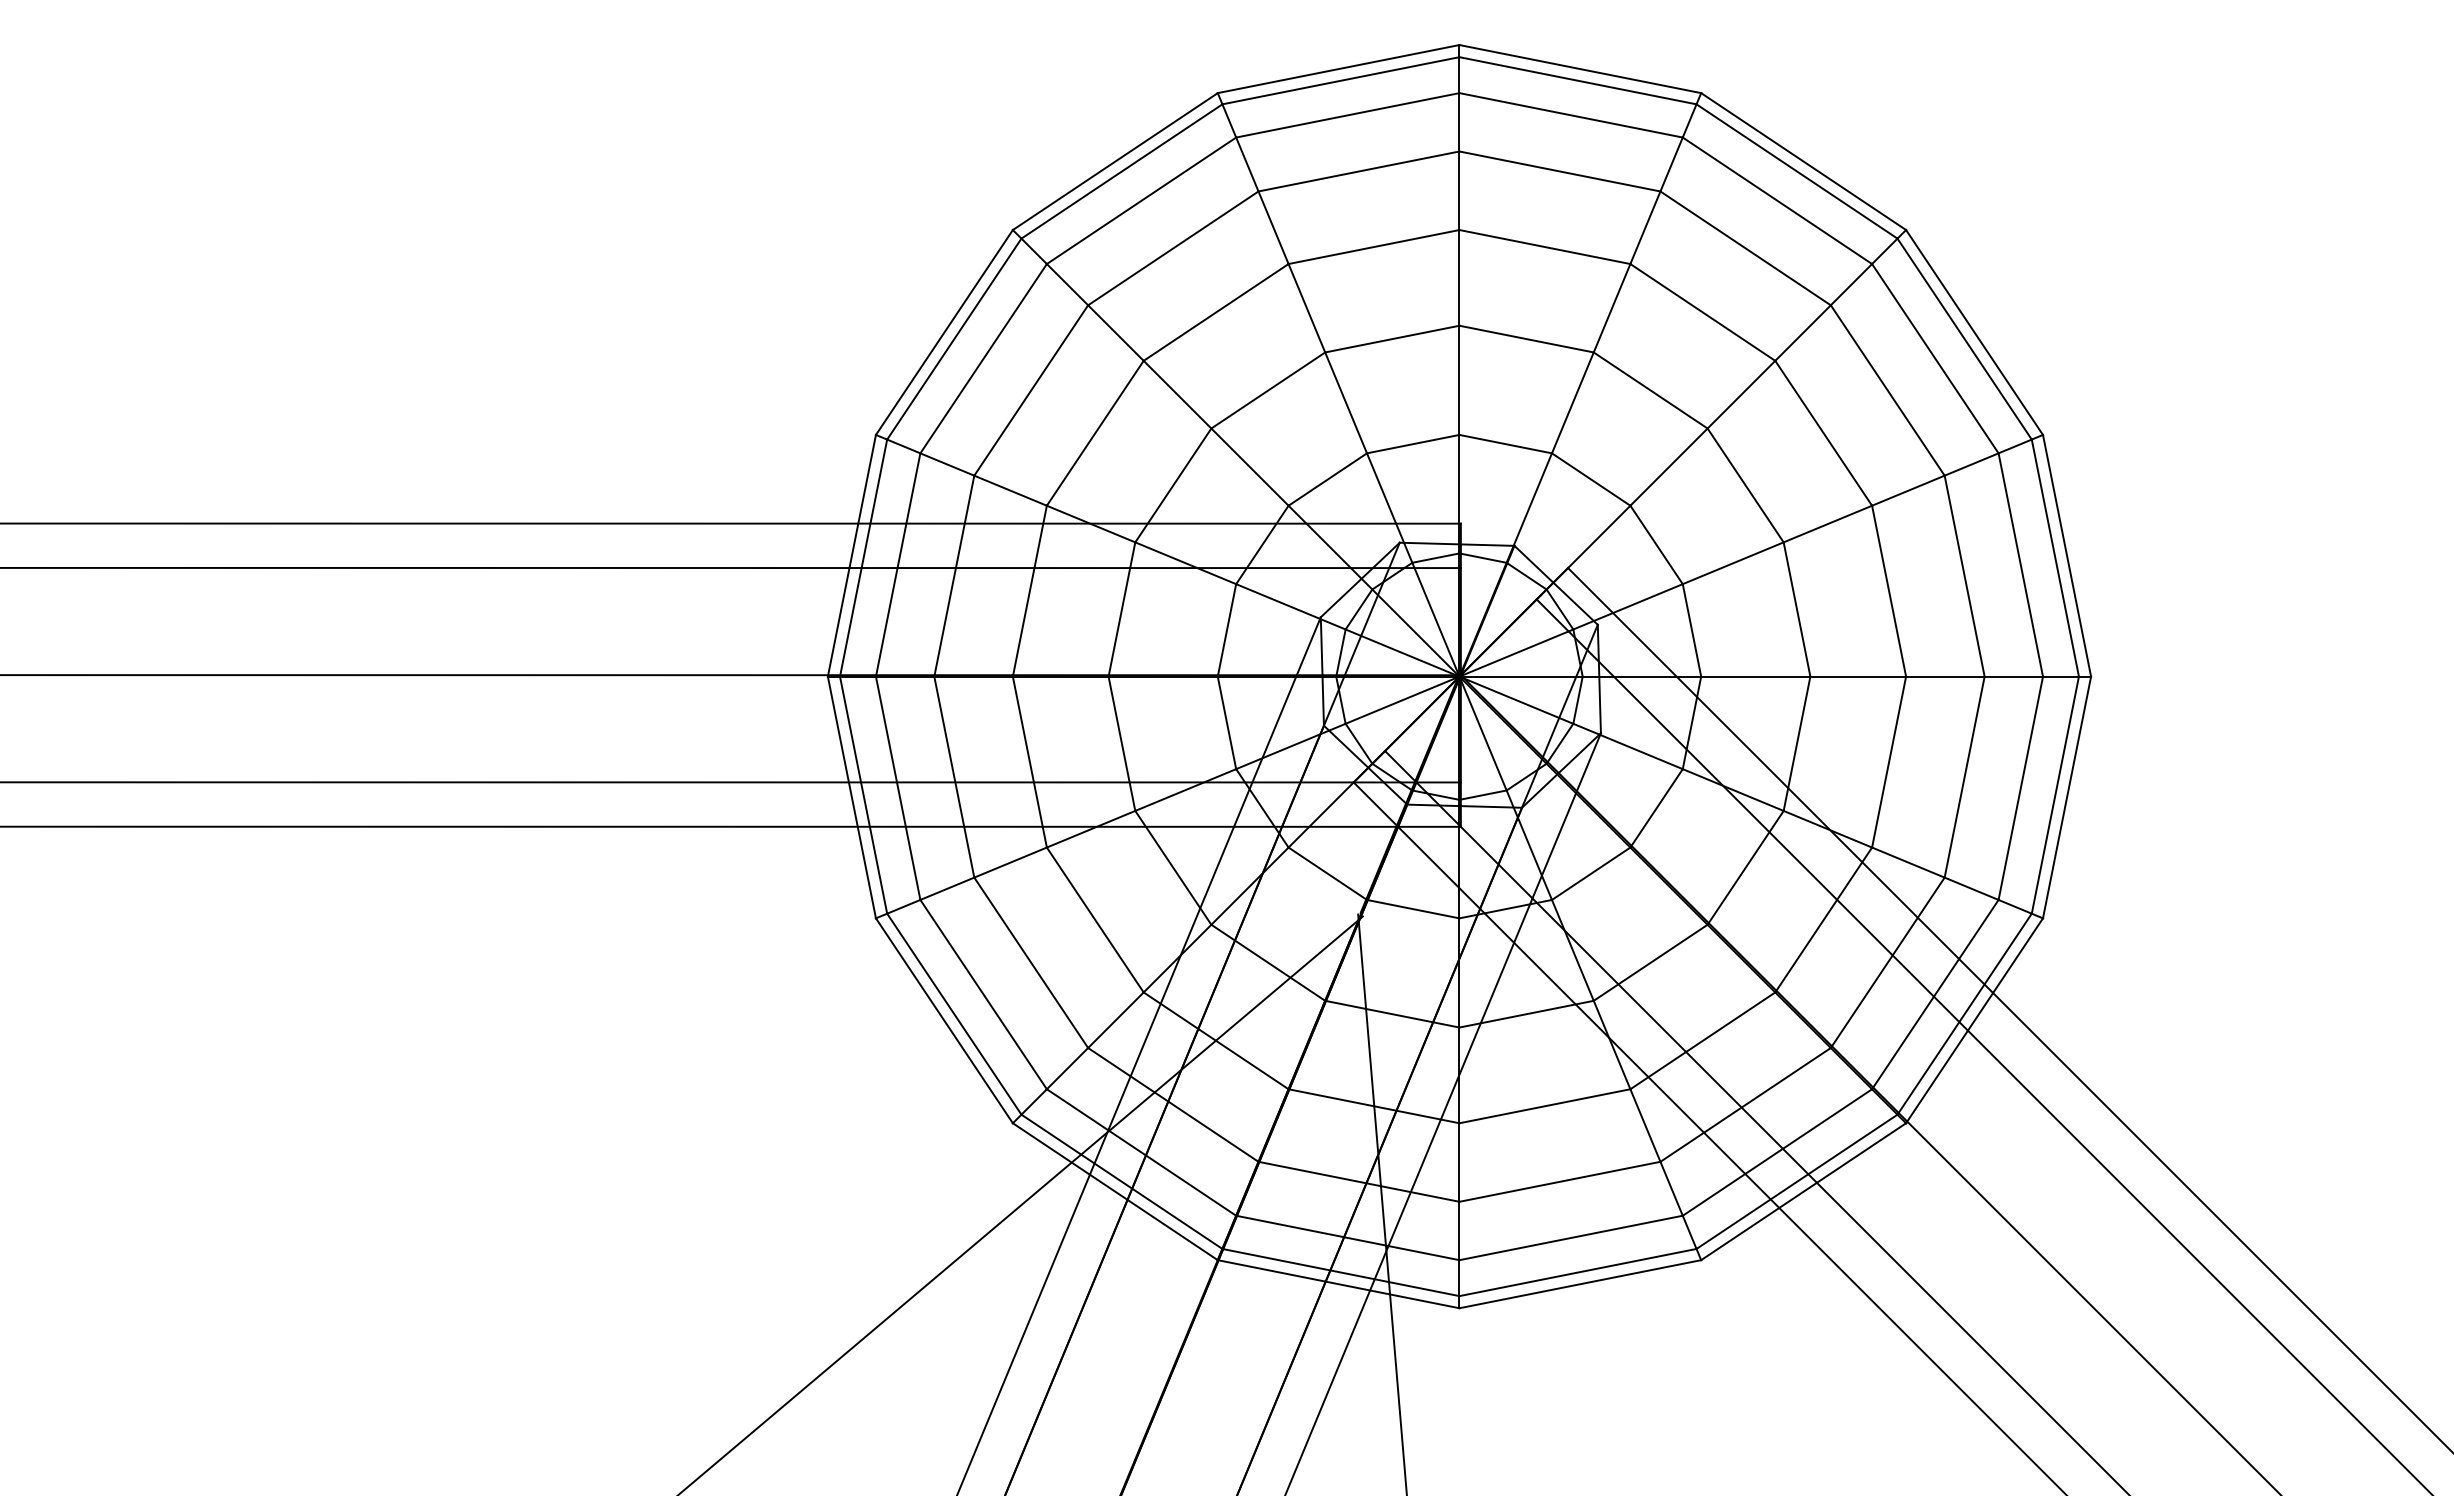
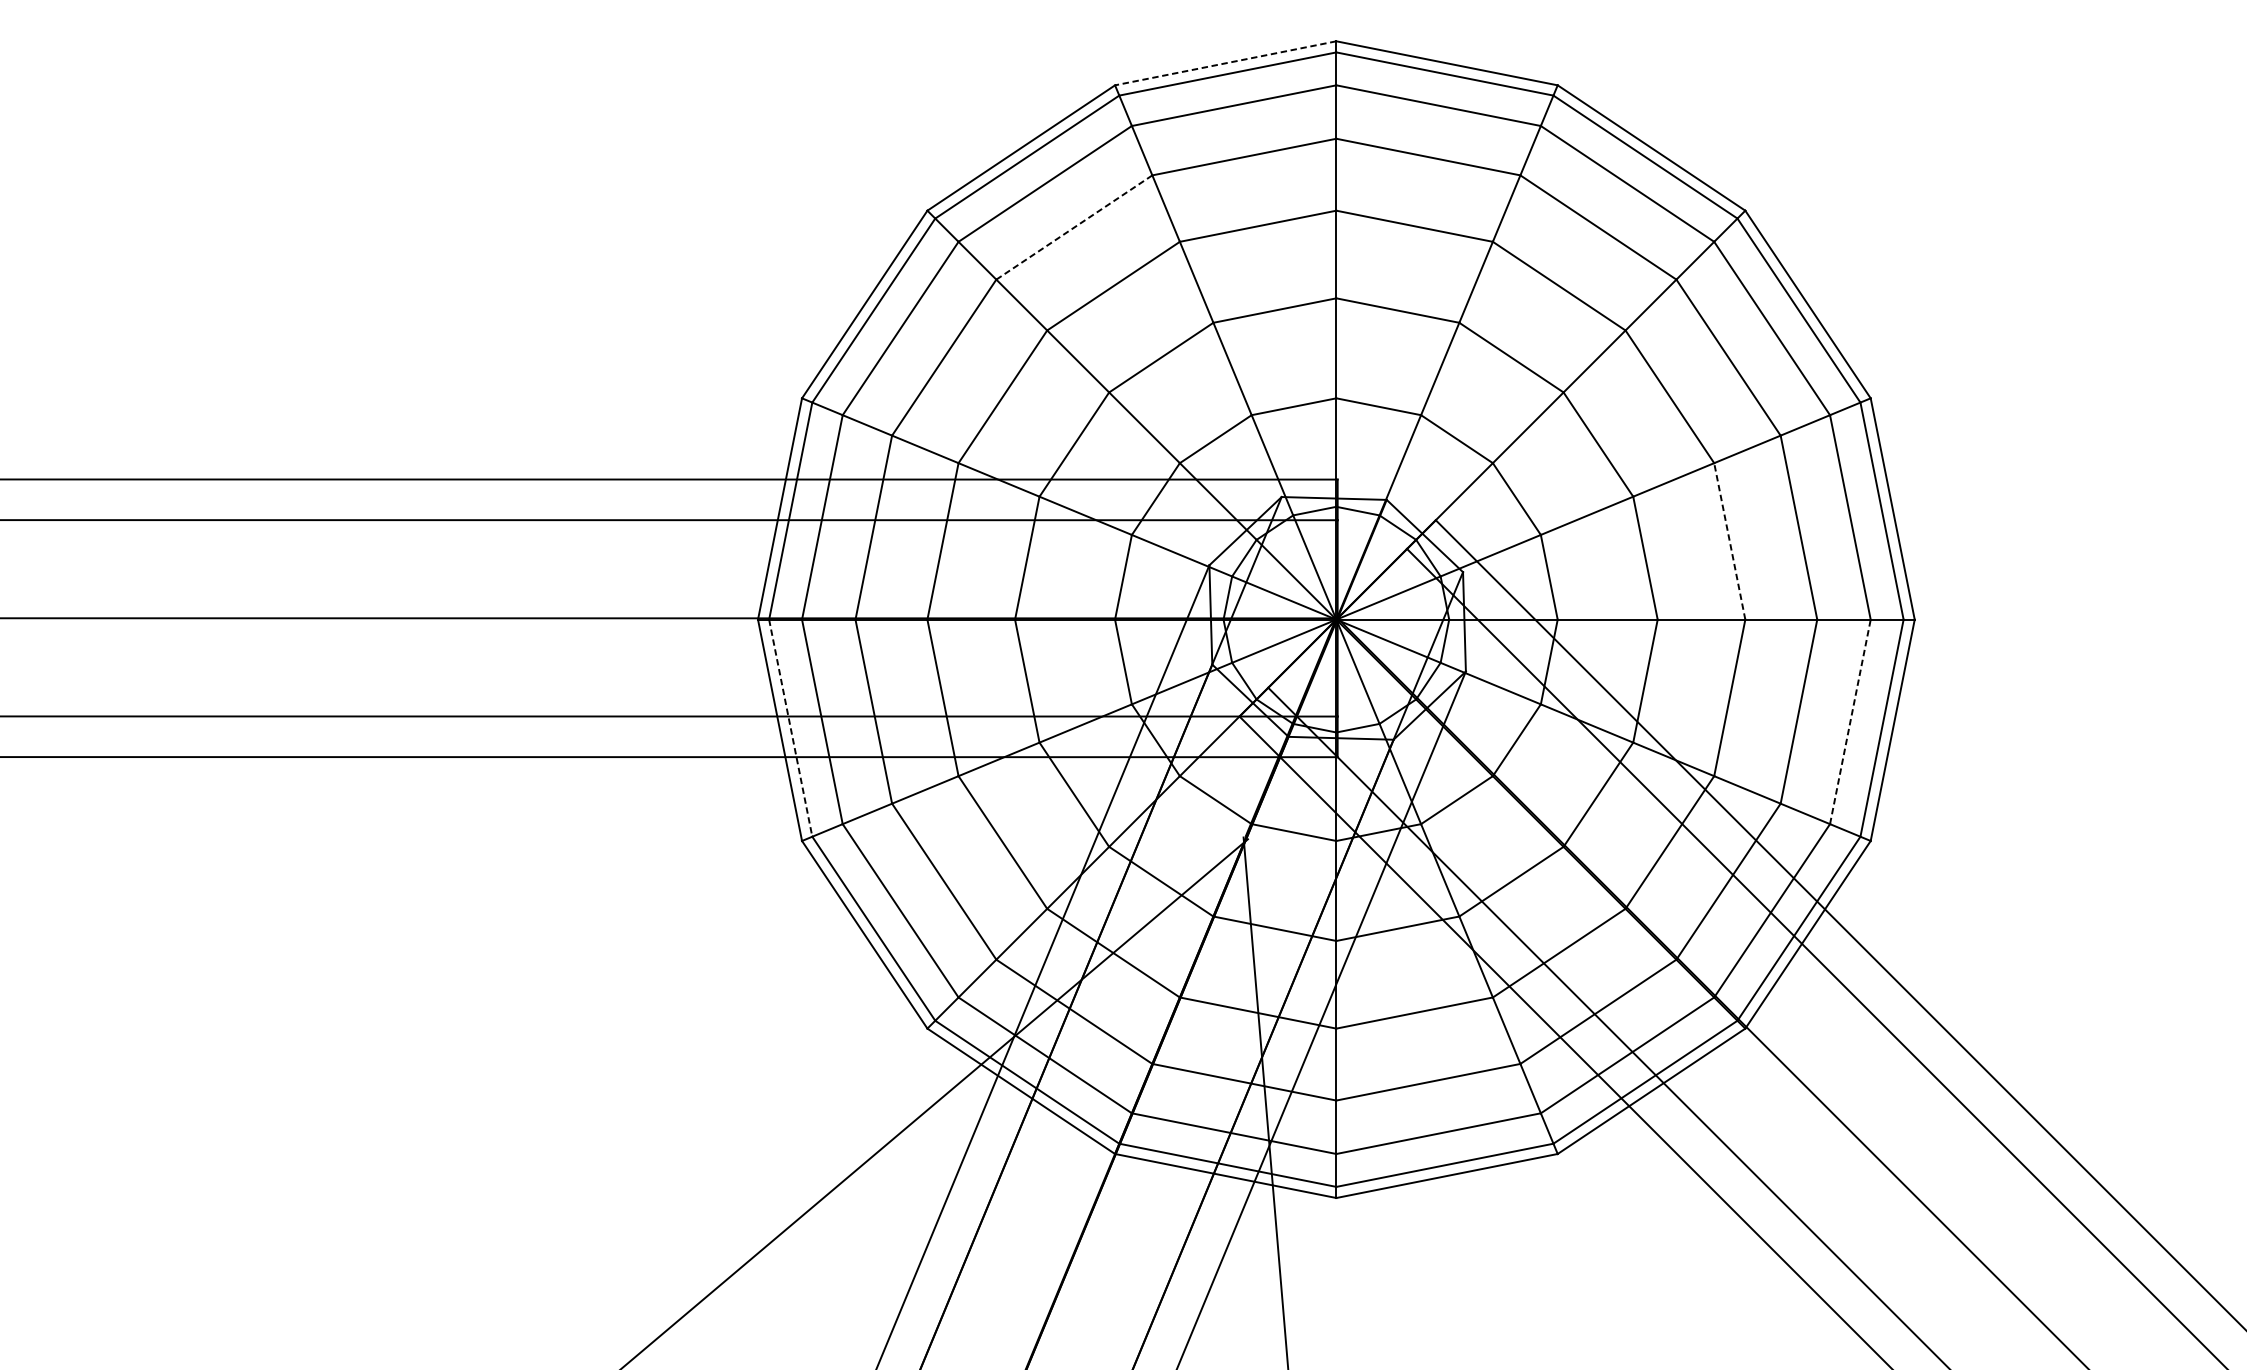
line: (1338, 69) -> (1225, 63), solid -> dashed
line: (1172, 248) -> (1073, 227), solid -> dashed
line: (1889, 590) -> (1730, 540), solid -> dashed
line: (2020, 788) -> (1850, 722), solid -> dashed
line: (863, 795) -> (790, 728), solid -> dashed

